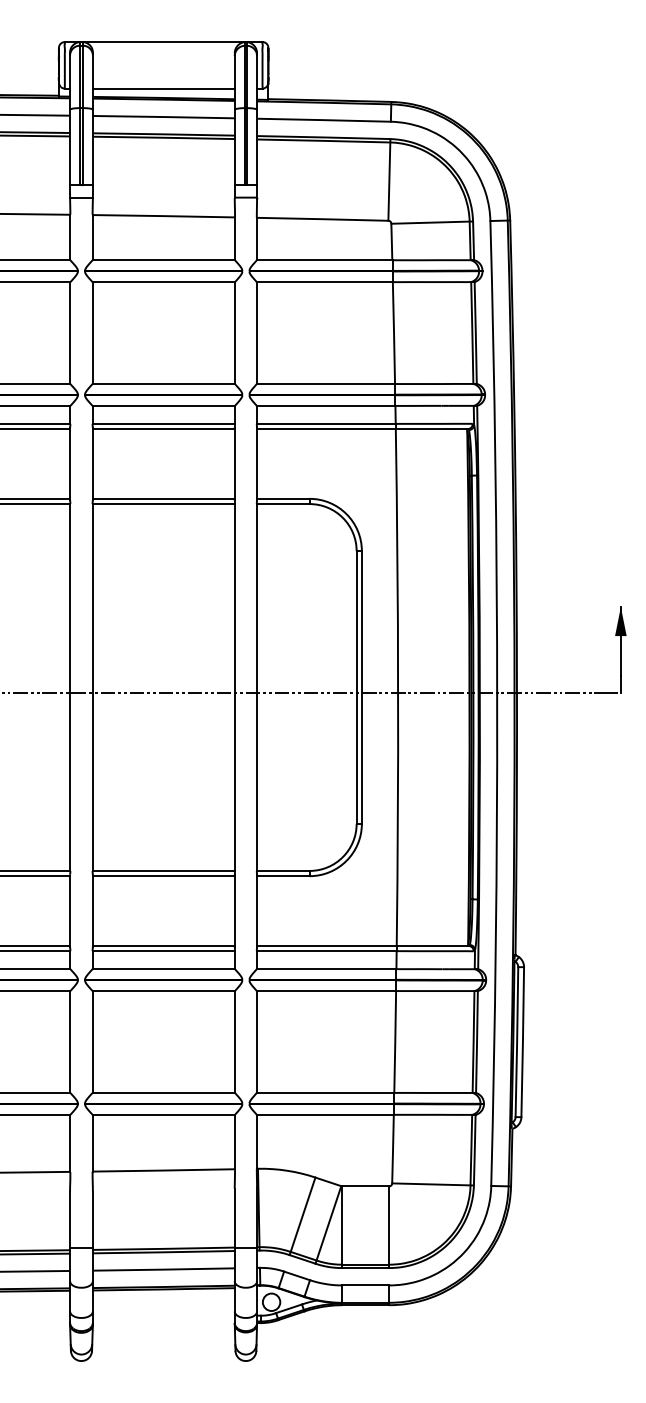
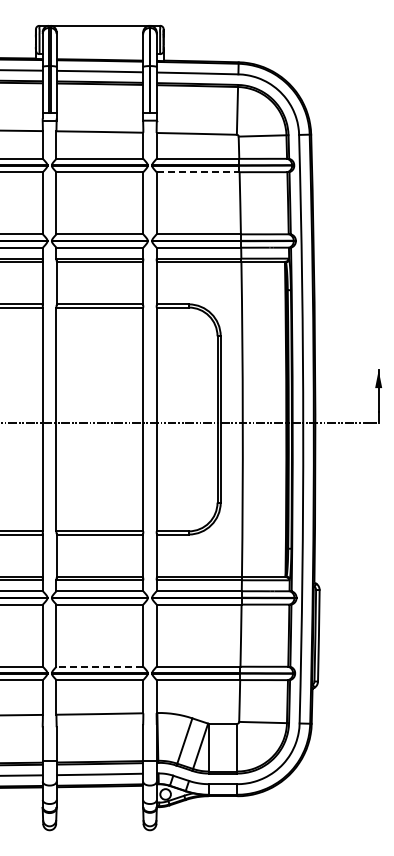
line: (163, 89) -> (99, 54), removed
line: (325, 282) -> (198, 172), solid -> dashed
line: (163, 1092) -> (99, 666), solid -> dashed

